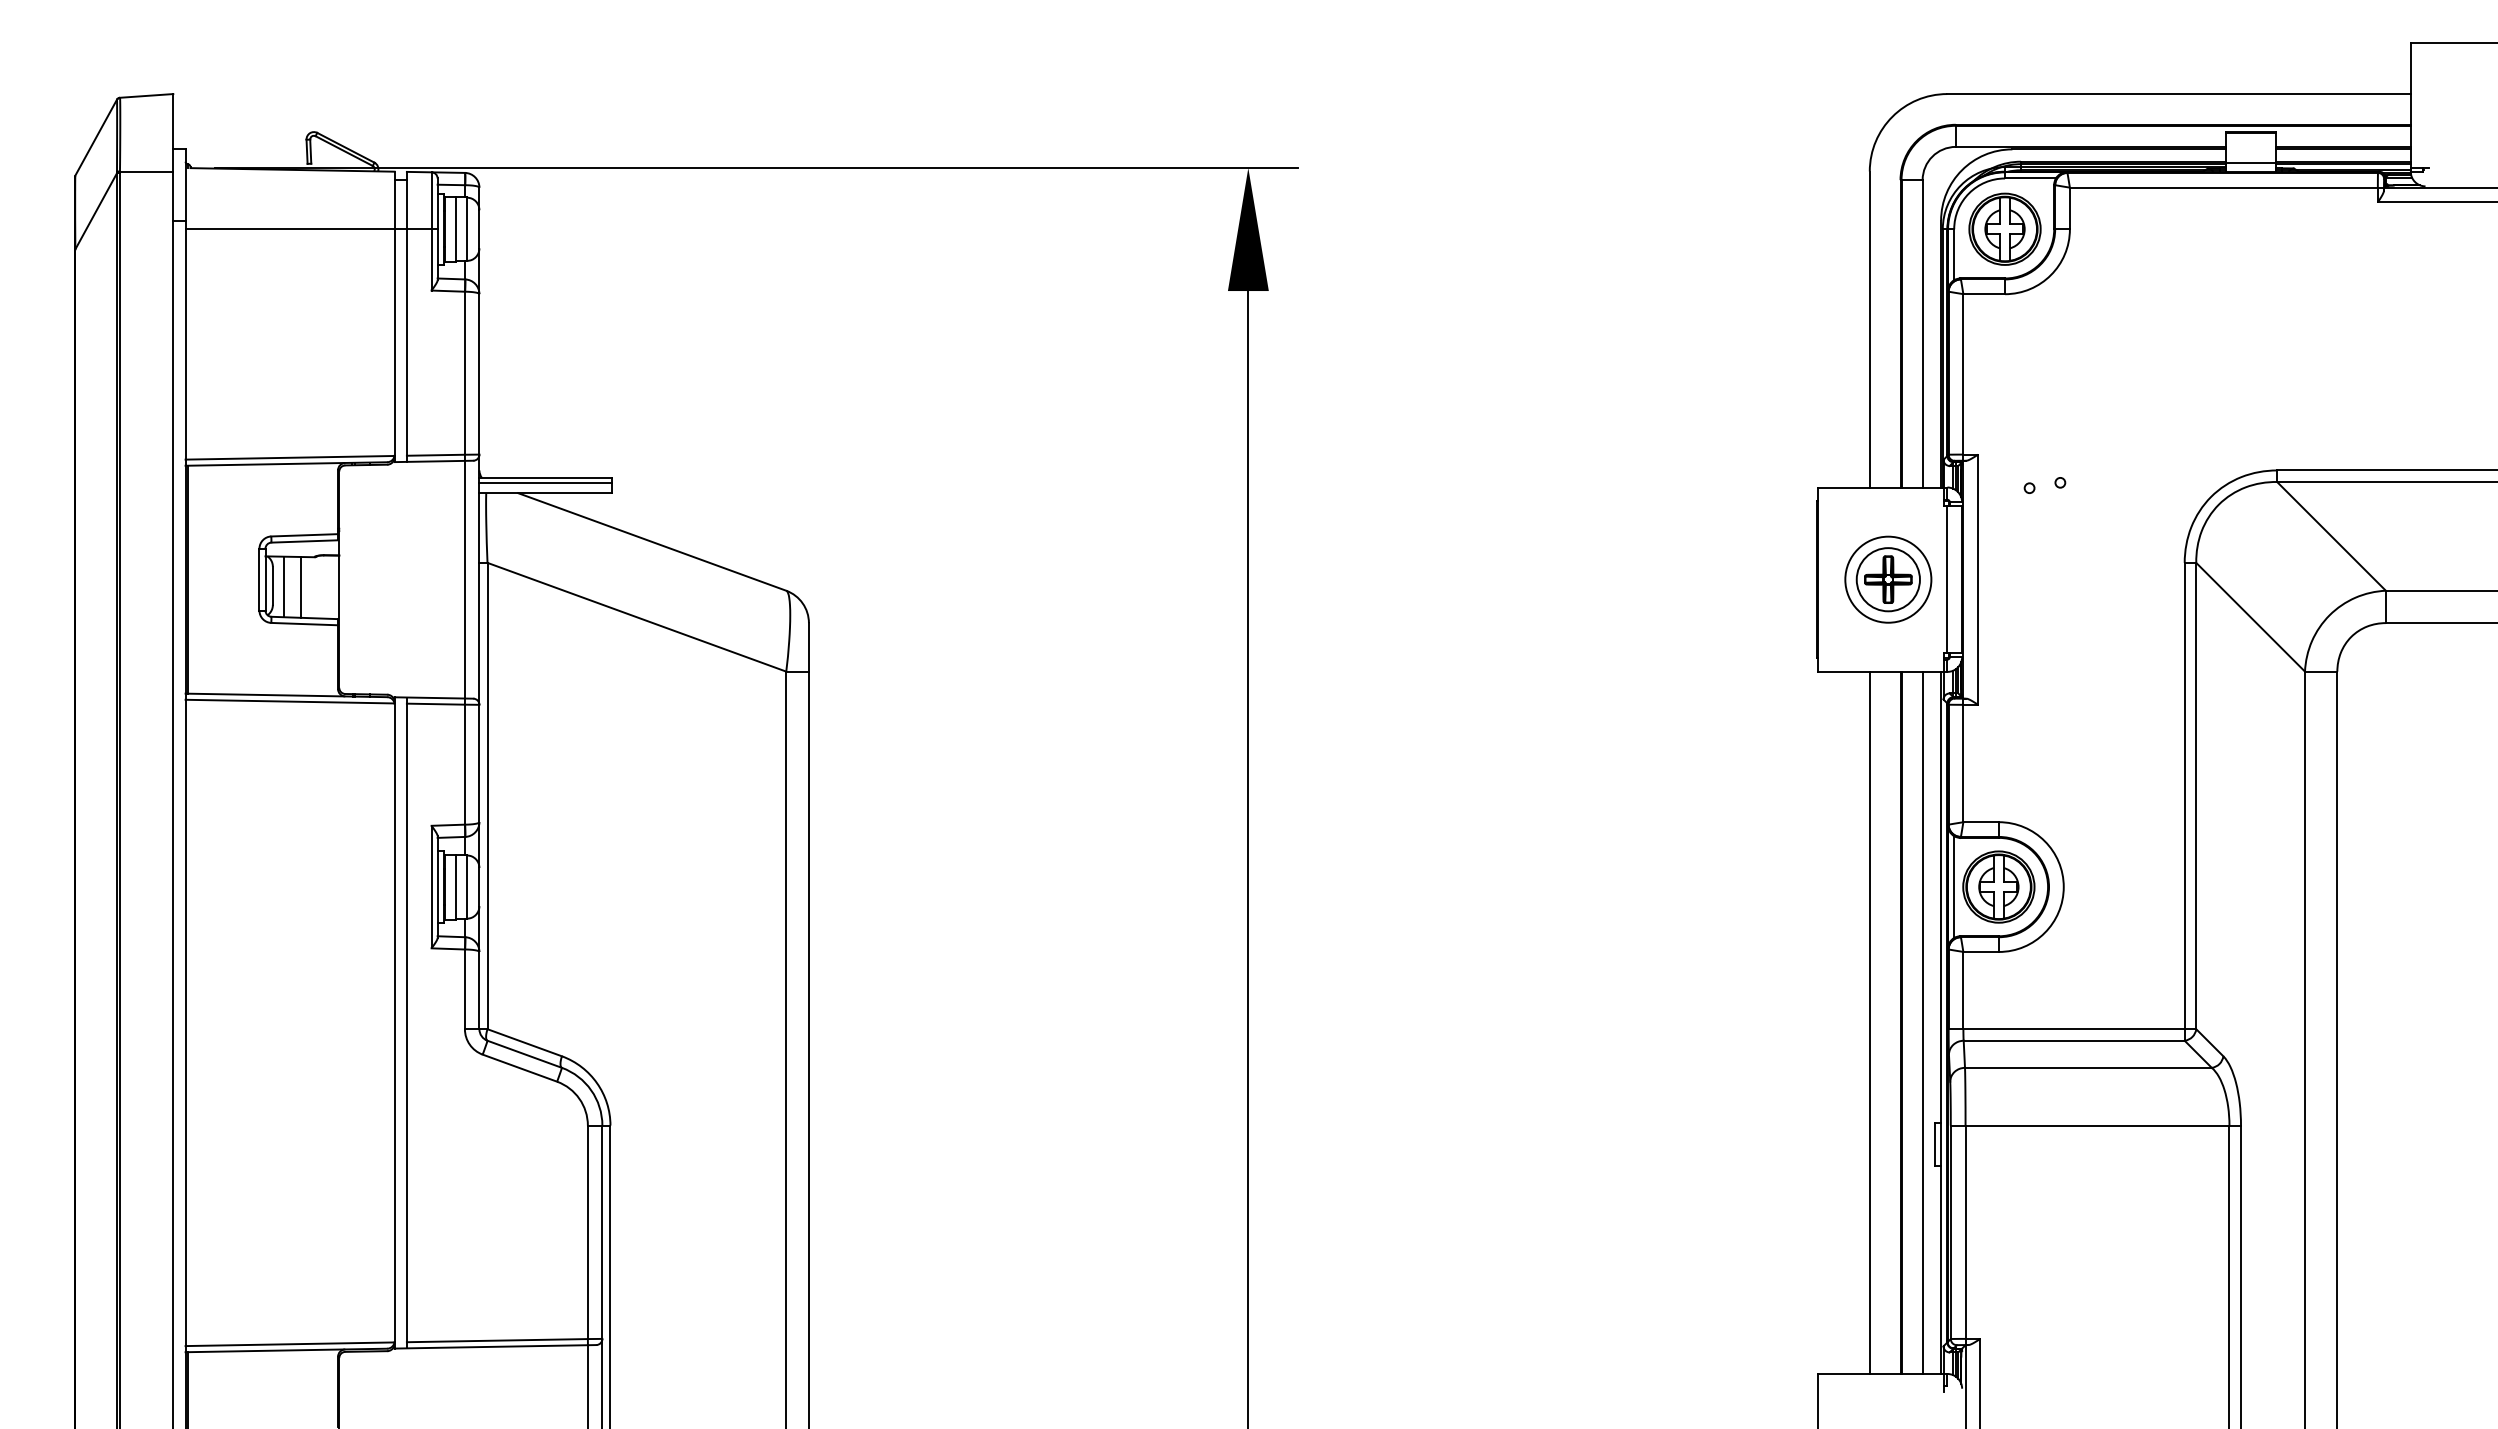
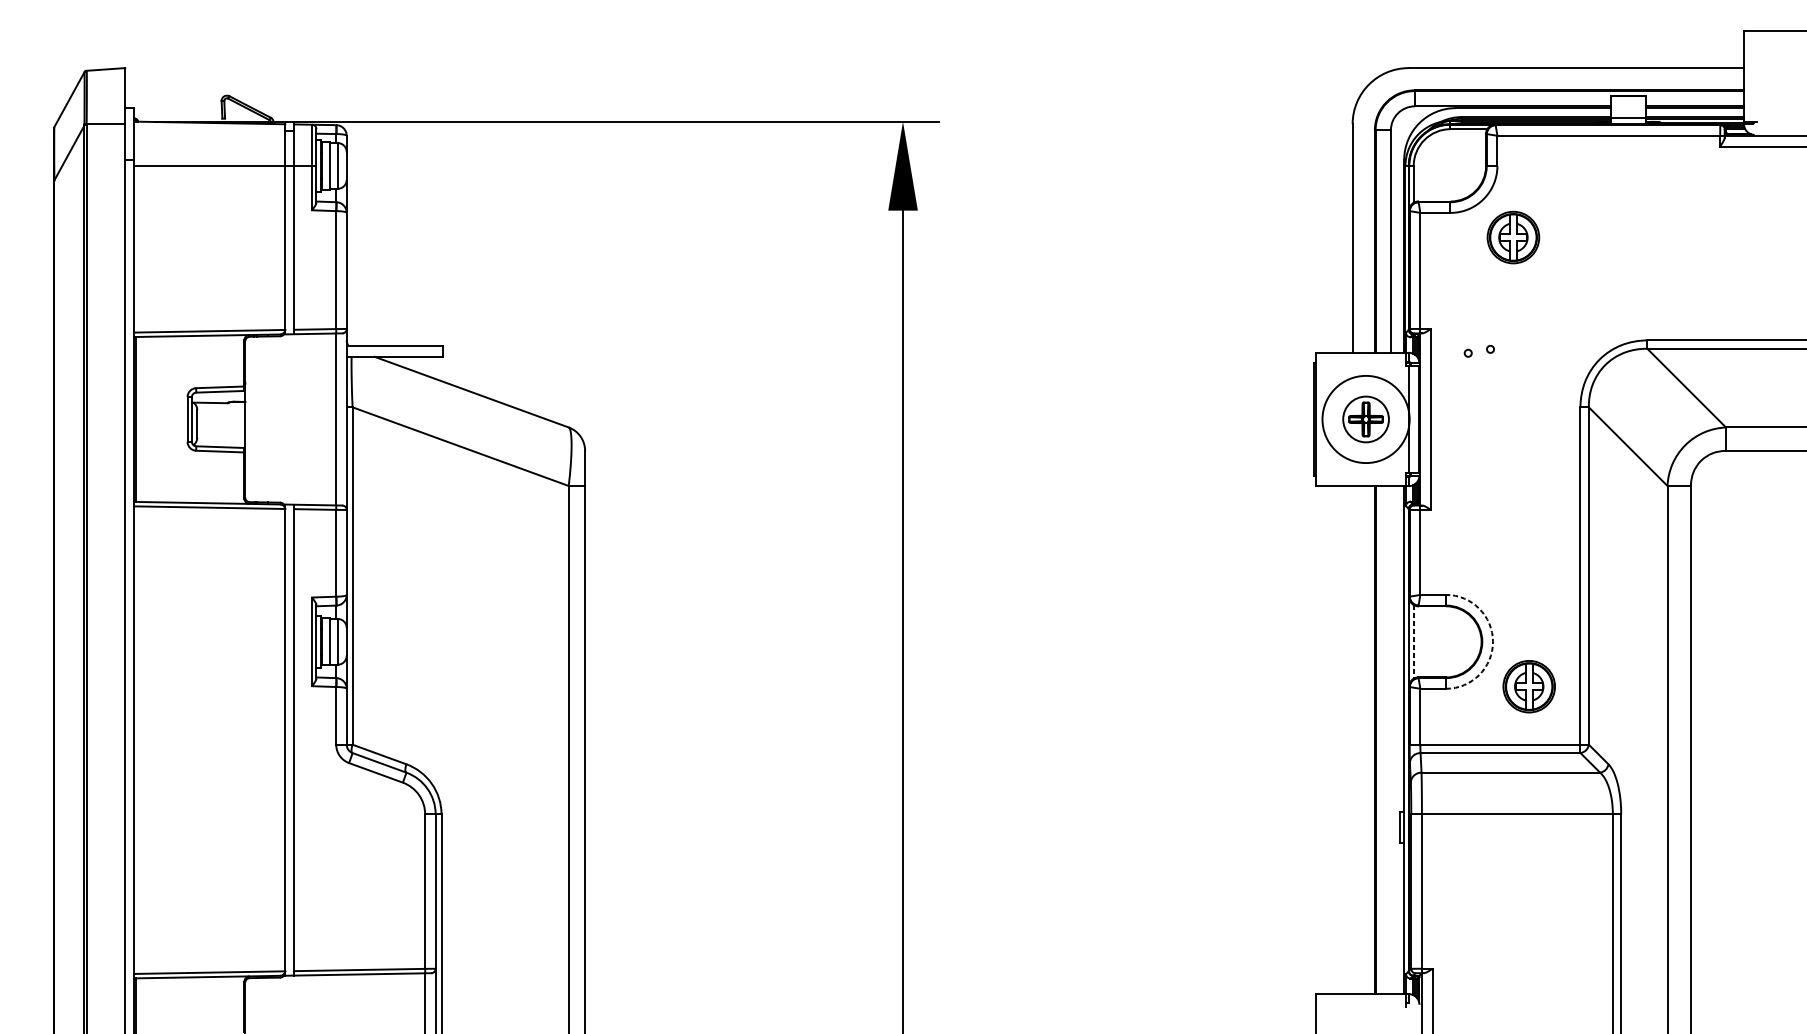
part: (2004, 228) -> (1513, 237), moved
line: (545, 483) -> (394, 349), removed
circle: (1888, 579) -> (1366, 419), size x1.4
line: (283, 586) -> (204, 424), removed
line: (301, 586) -> (217, 424), removed
part: (1998, 886) -> (1528, 686), moved
line: (1954, 887) -> (1413, 642), solid -> dashed
arc: (2063, 887) -> (1492, 642), solid -> dashed
line: (1869, 1022) -> (1352, 739), removed
line: (1922, 1022) -> (1390, 739), removed

